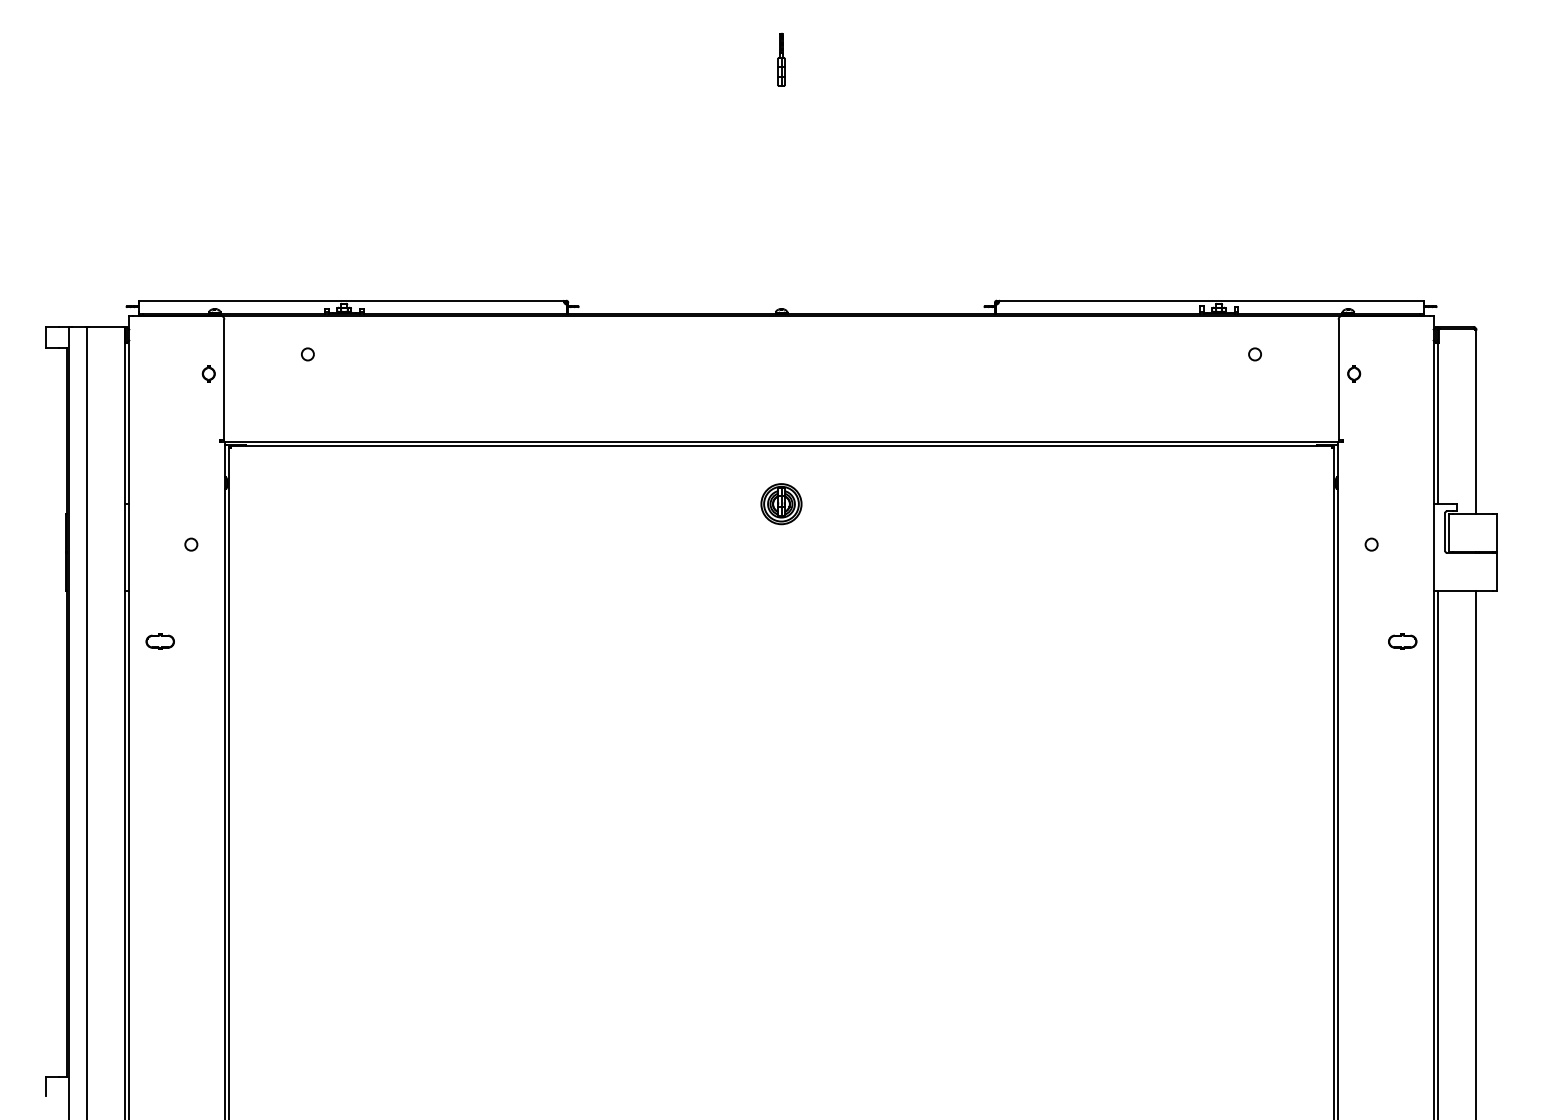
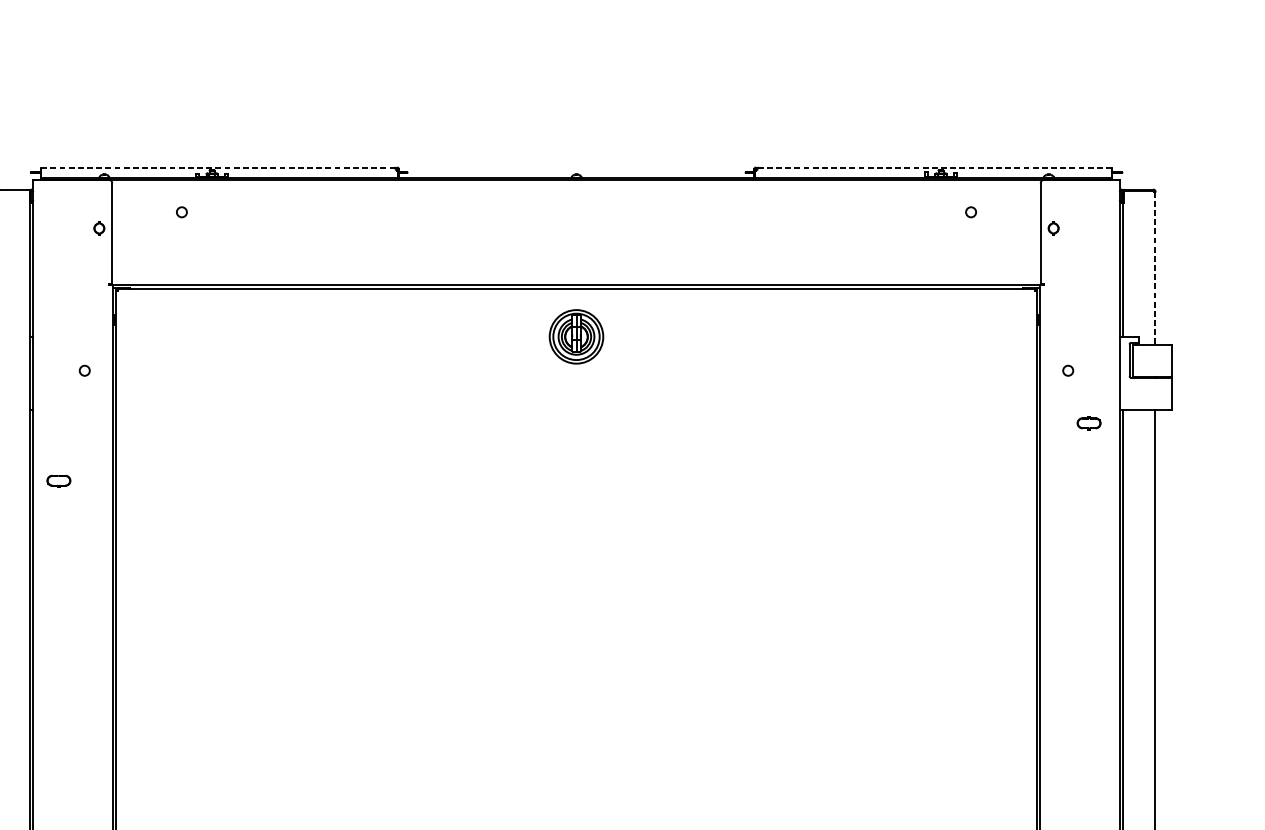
line: (352, 300) -> (219, 167), solid -> dashed
line: (1212, 300) -> (935, 167), solid -> dashed
line: (1476, 422) -> (1155, 269), solid -> dashed
part: (781, 504) -> (576, 337), size x1.6
part: (159, 641) -> (58, 480), moved
part: (1402, 641) -> (1088, 423), moved

